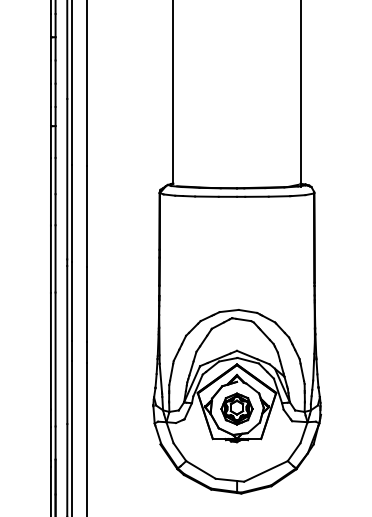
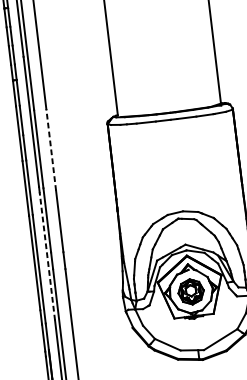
line: (87, 215) -> (51, 149), solid -> dashed
line: (67, 344) -> (47, 255), solid -> dashed

